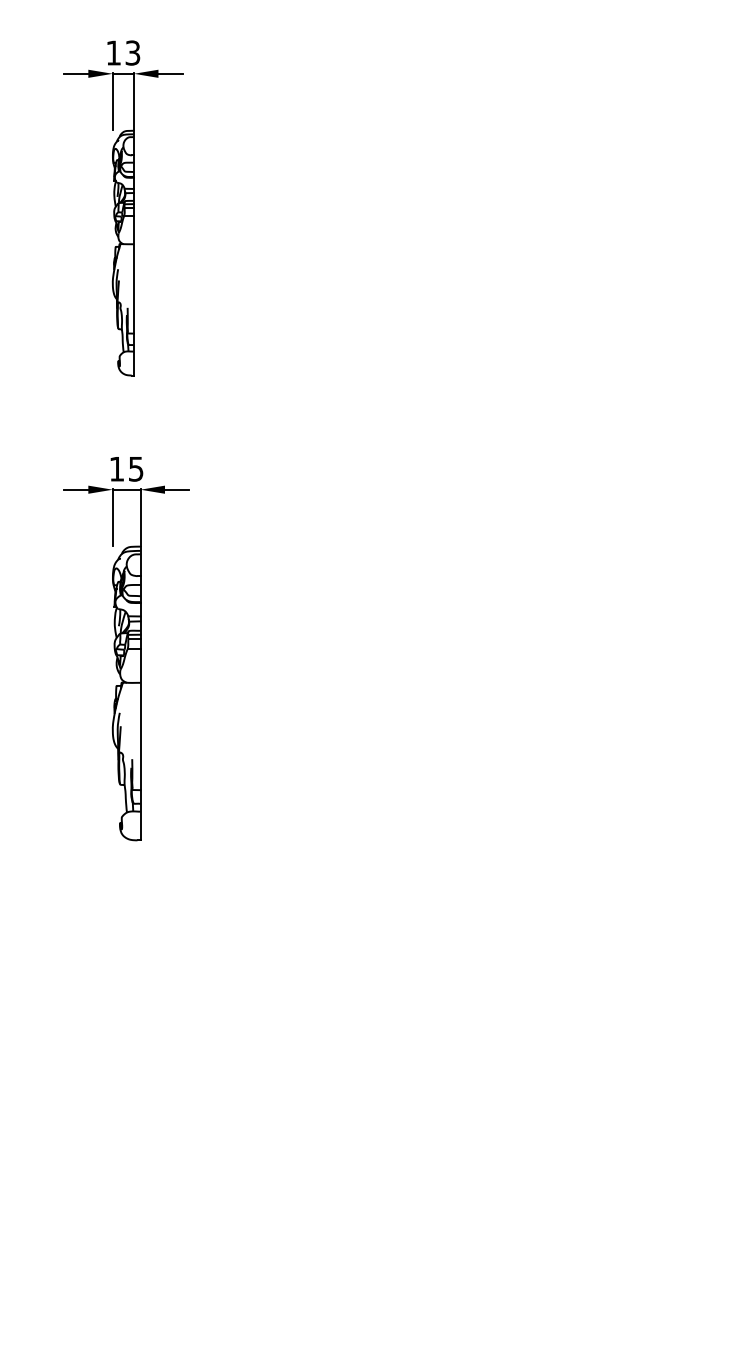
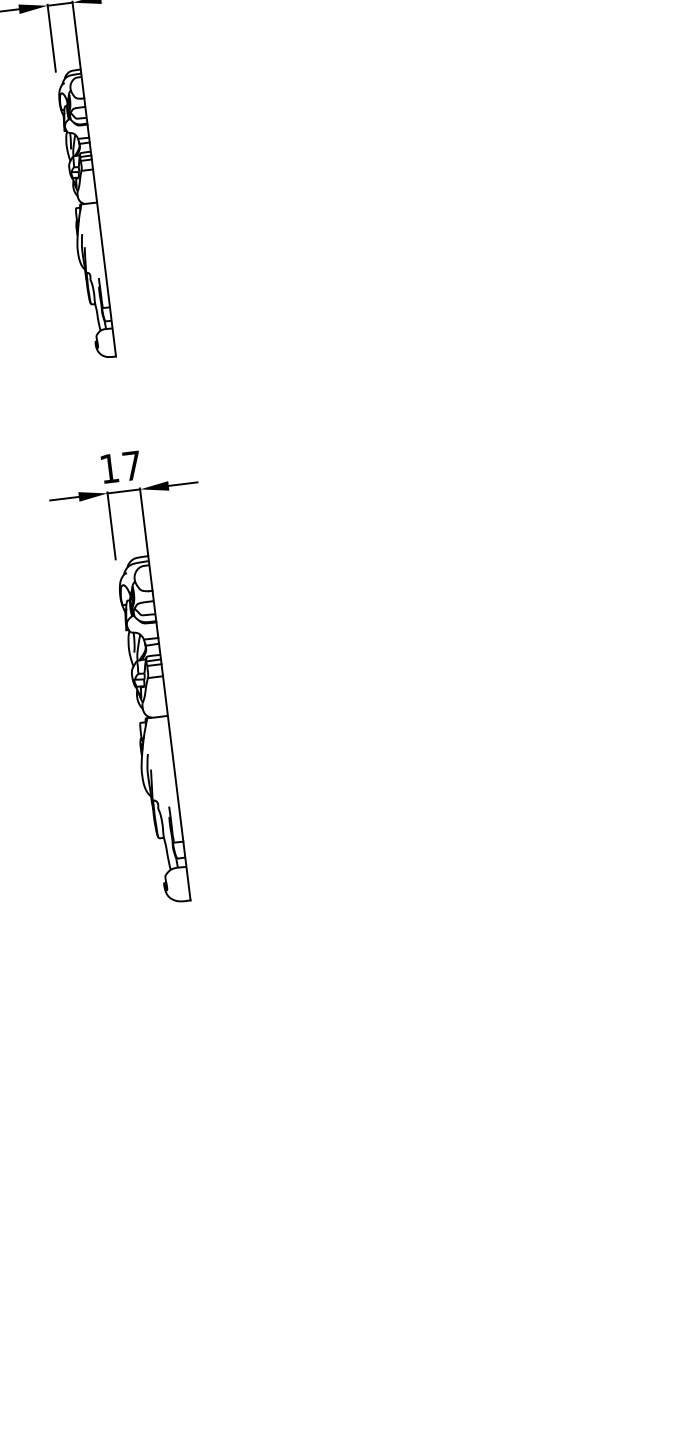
text: (136, 469) -> (132, 466), 15 -> 17

